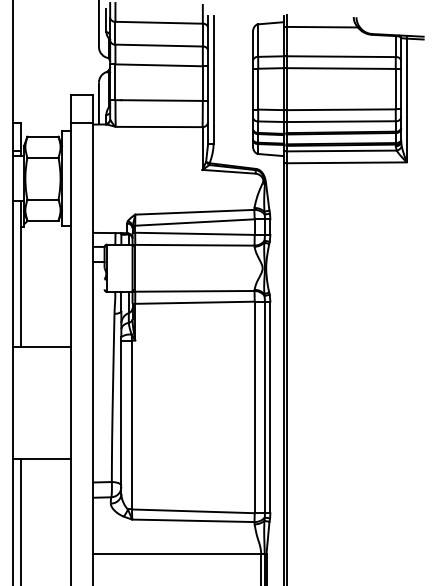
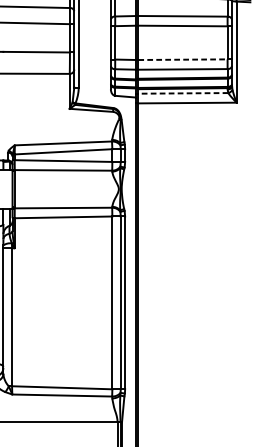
line: (341, 109) -> (183, 59), solid -> dashed
line: (341, 151) -> (183, 93), solid -> dashed

